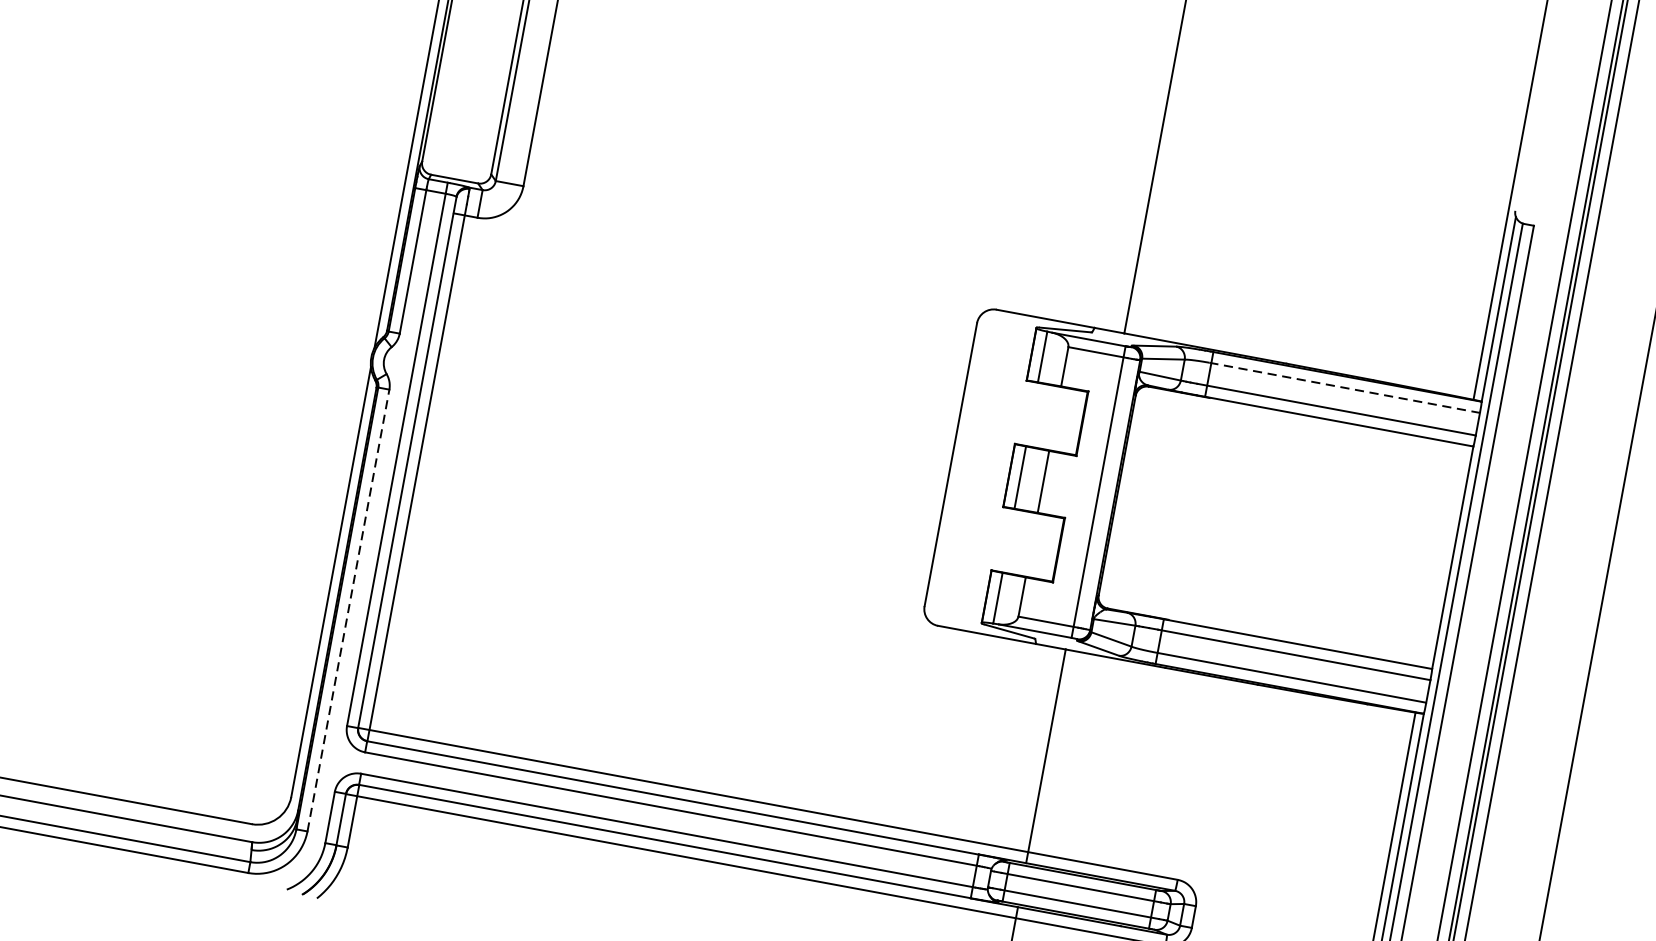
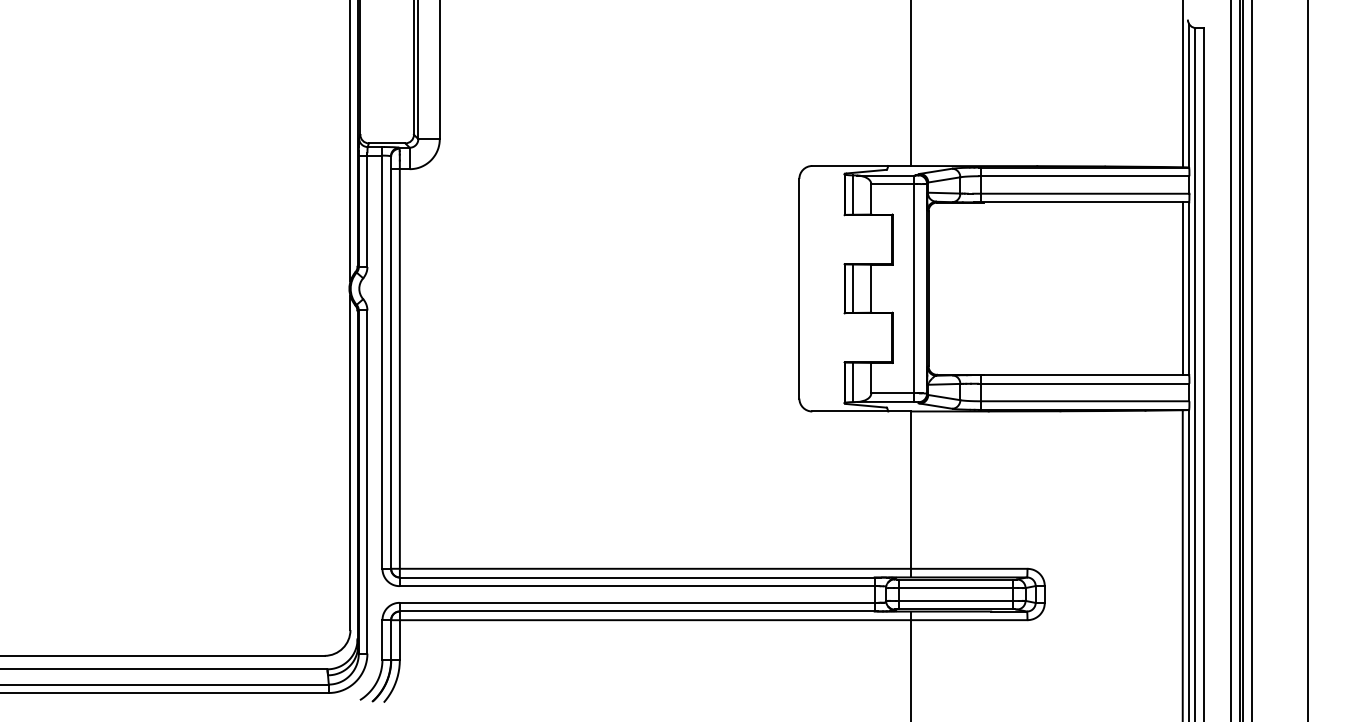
line: (1344, 388) -> (1084, 176), dashed -> solid
line: (1444, 555) -> (1182, 288), added
line: (348, 611) -> (367, 482), dashed -> solid

